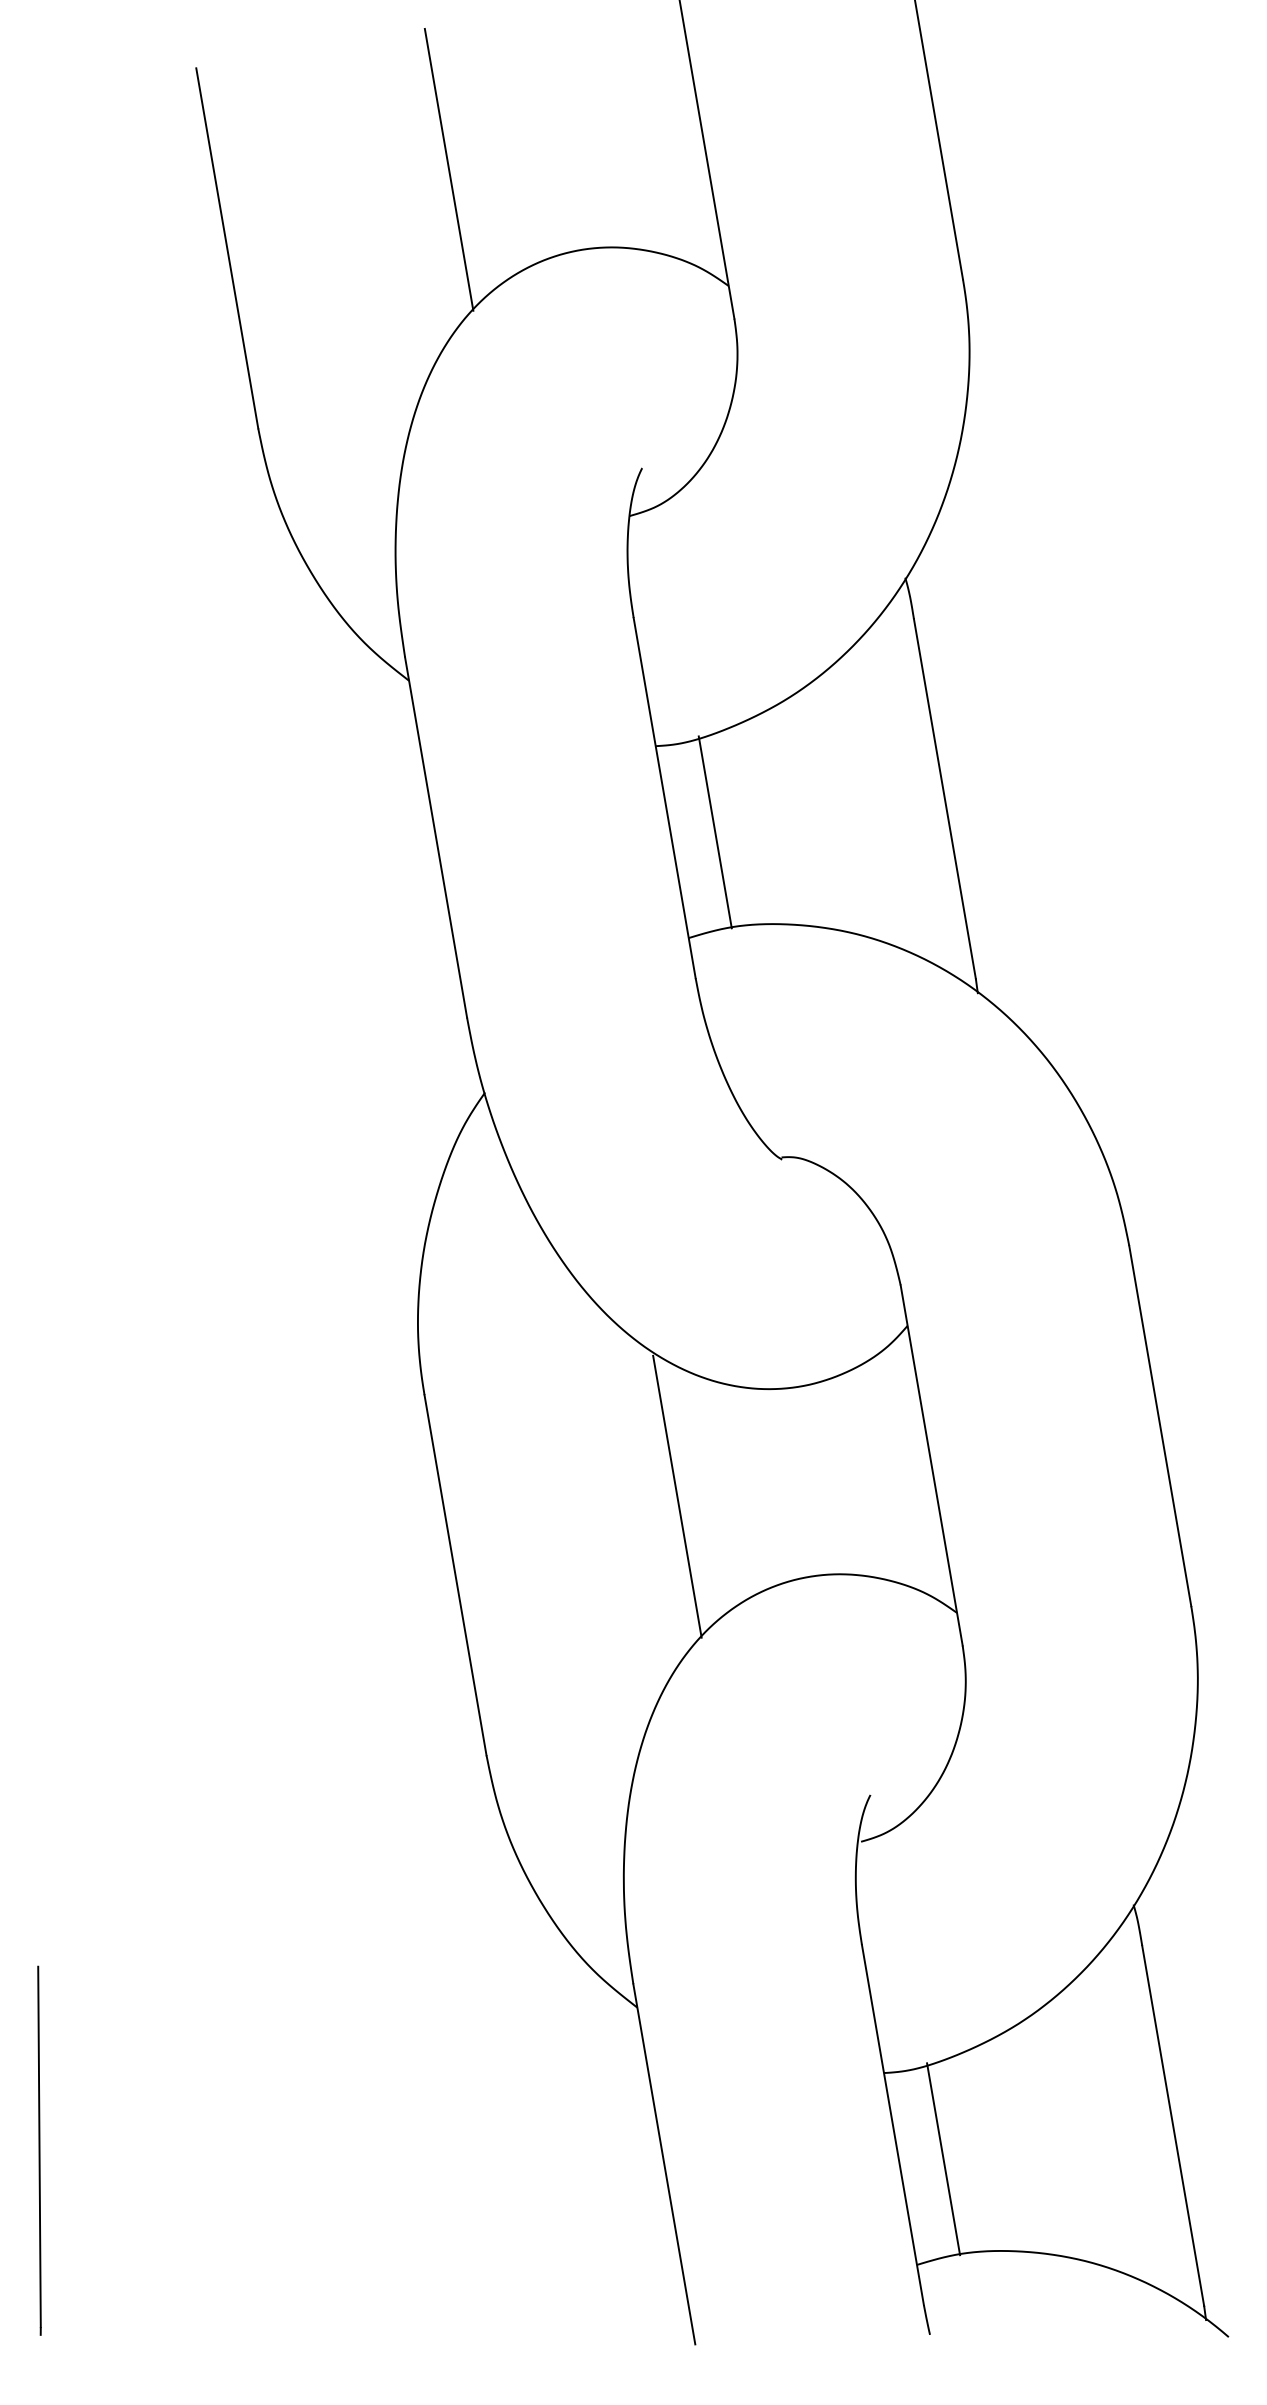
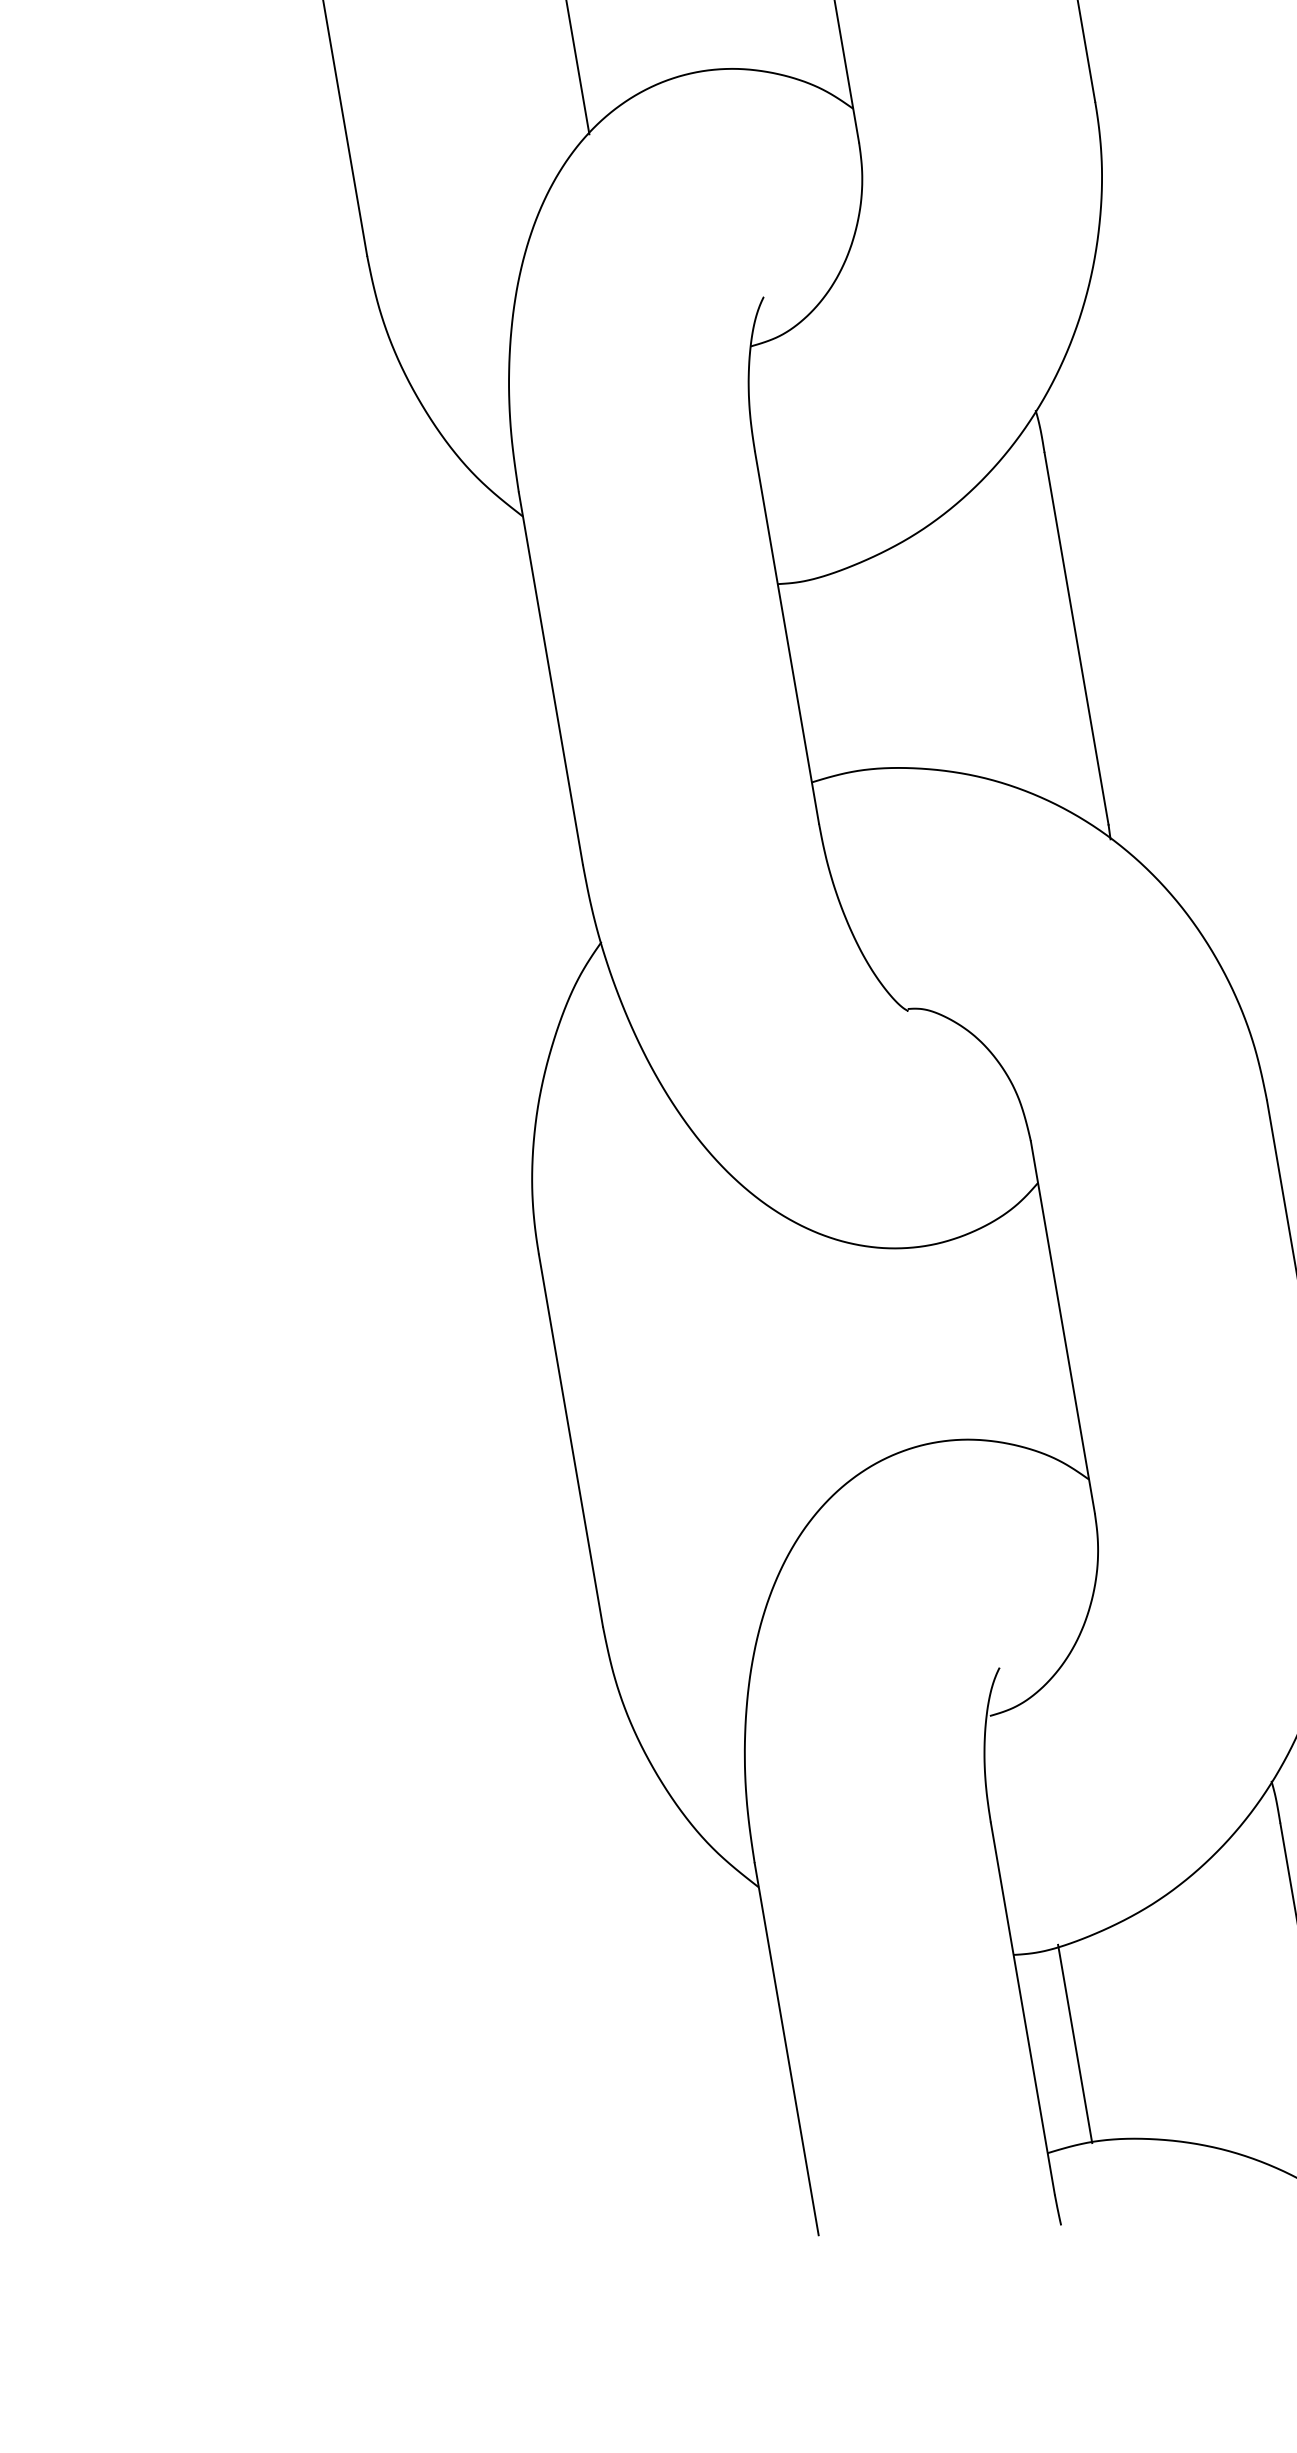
line: (714, 832) -> (838, 673), removed
line: (677, 1496) -> (800, 1359), removed
line: (39, 2150) -> (141, 2034), removed

